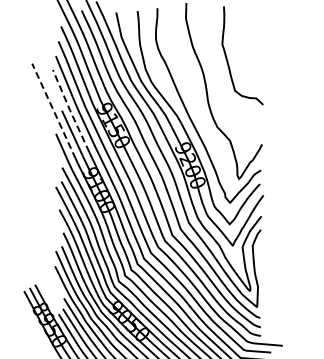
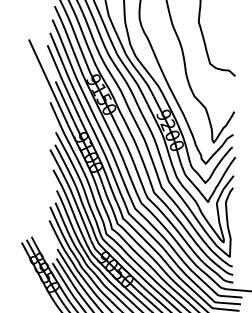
line: (53, 110) -> (47, 81), dashed -> solid
line: (70, 111) -> (63, 82), dashed -> solid

